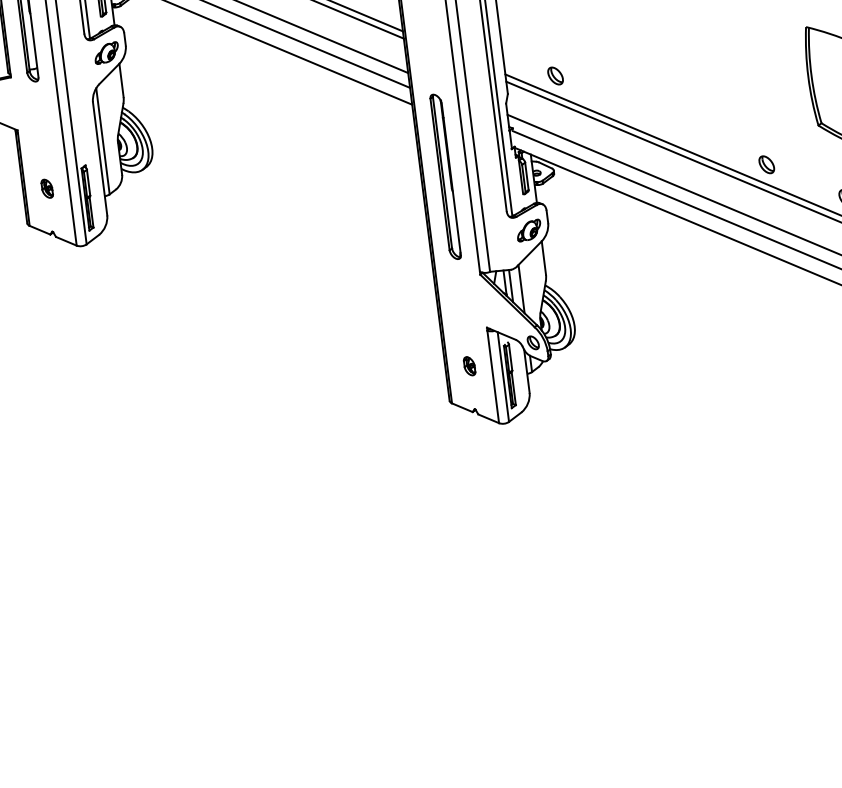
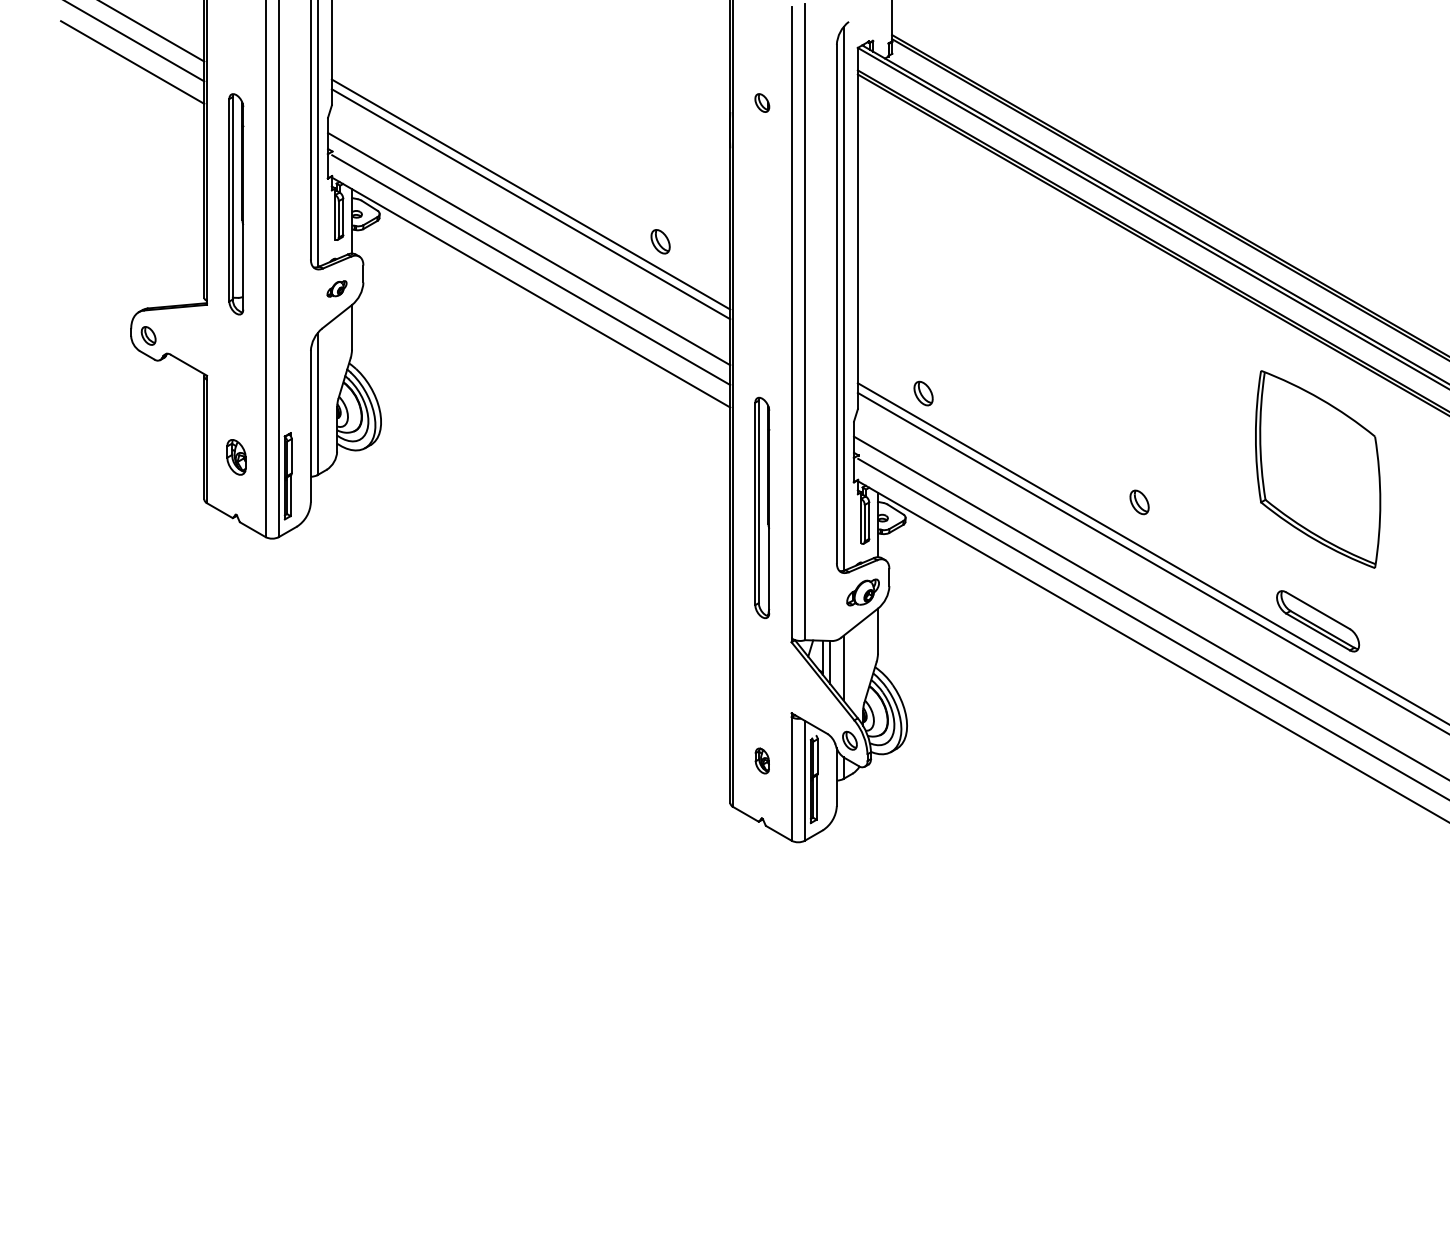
part: (106, 52) -> (336, 288), size x0.6
part: (766, 164) -> (1139, 502), moved
part: (46, 188) -> (235, 457), size x1.4

